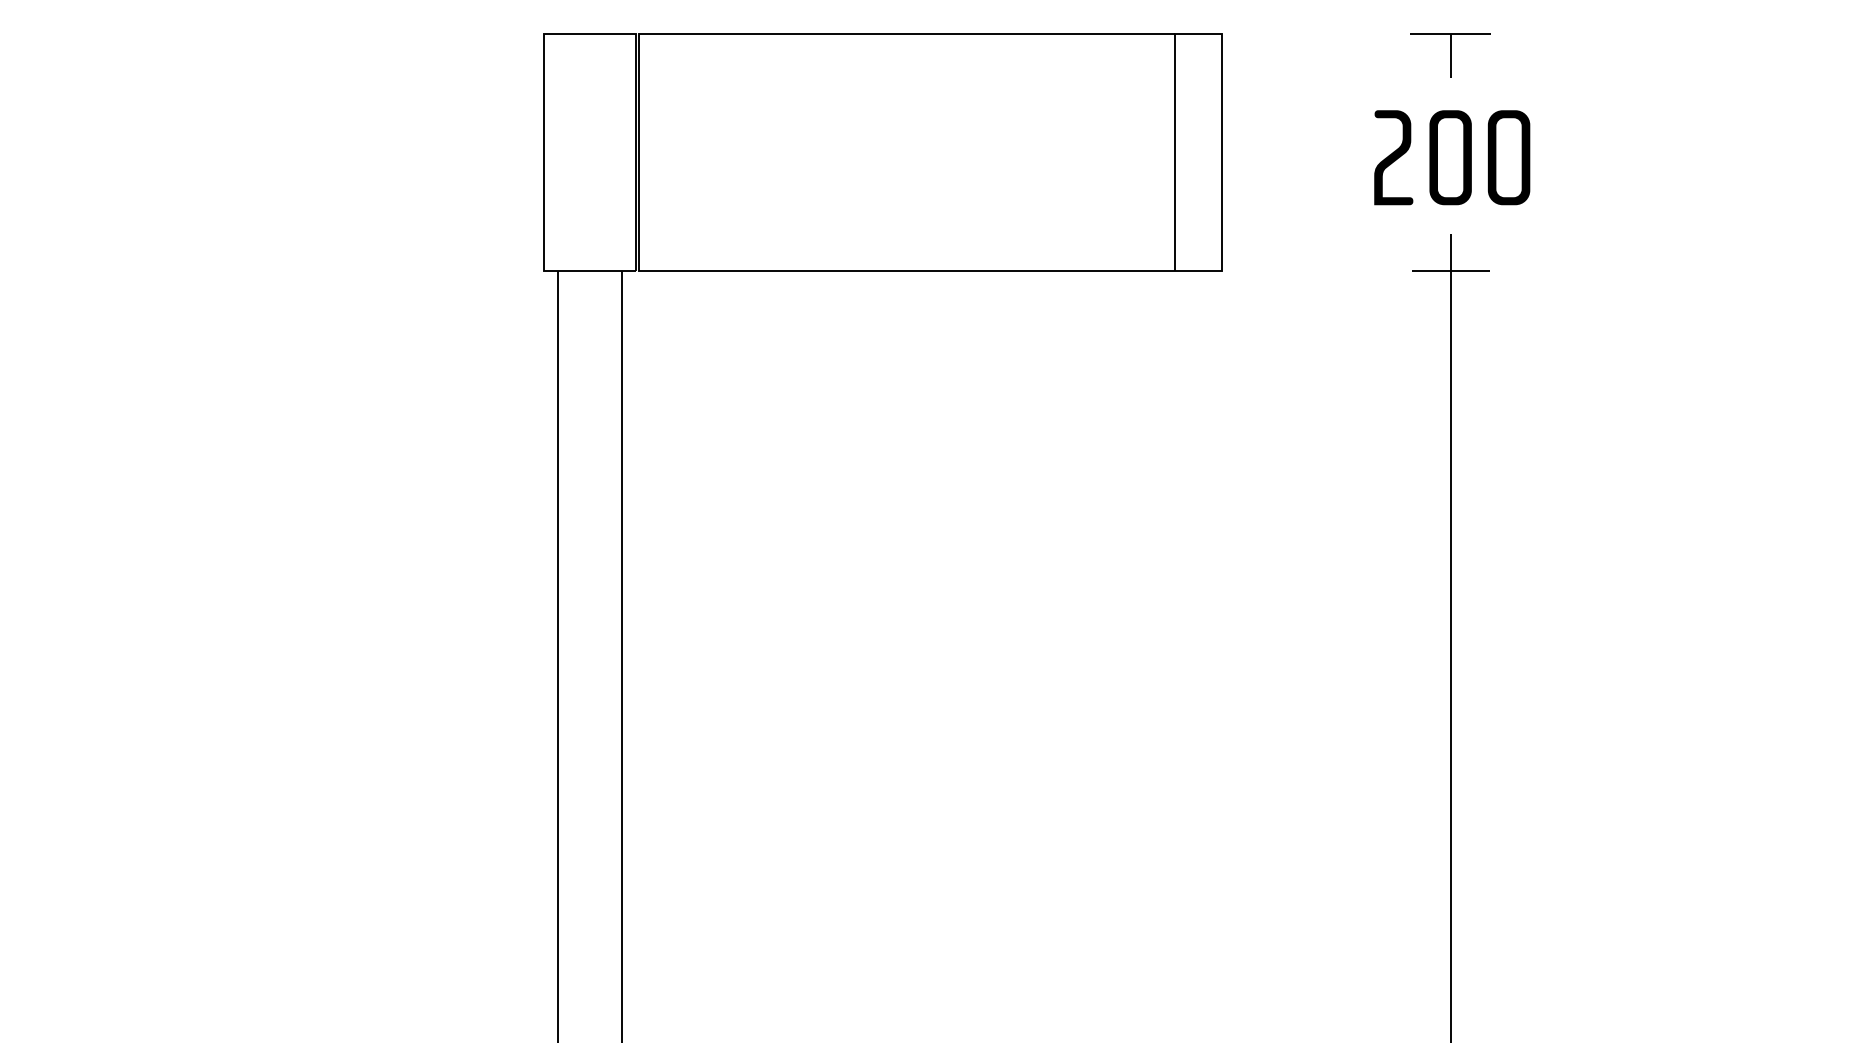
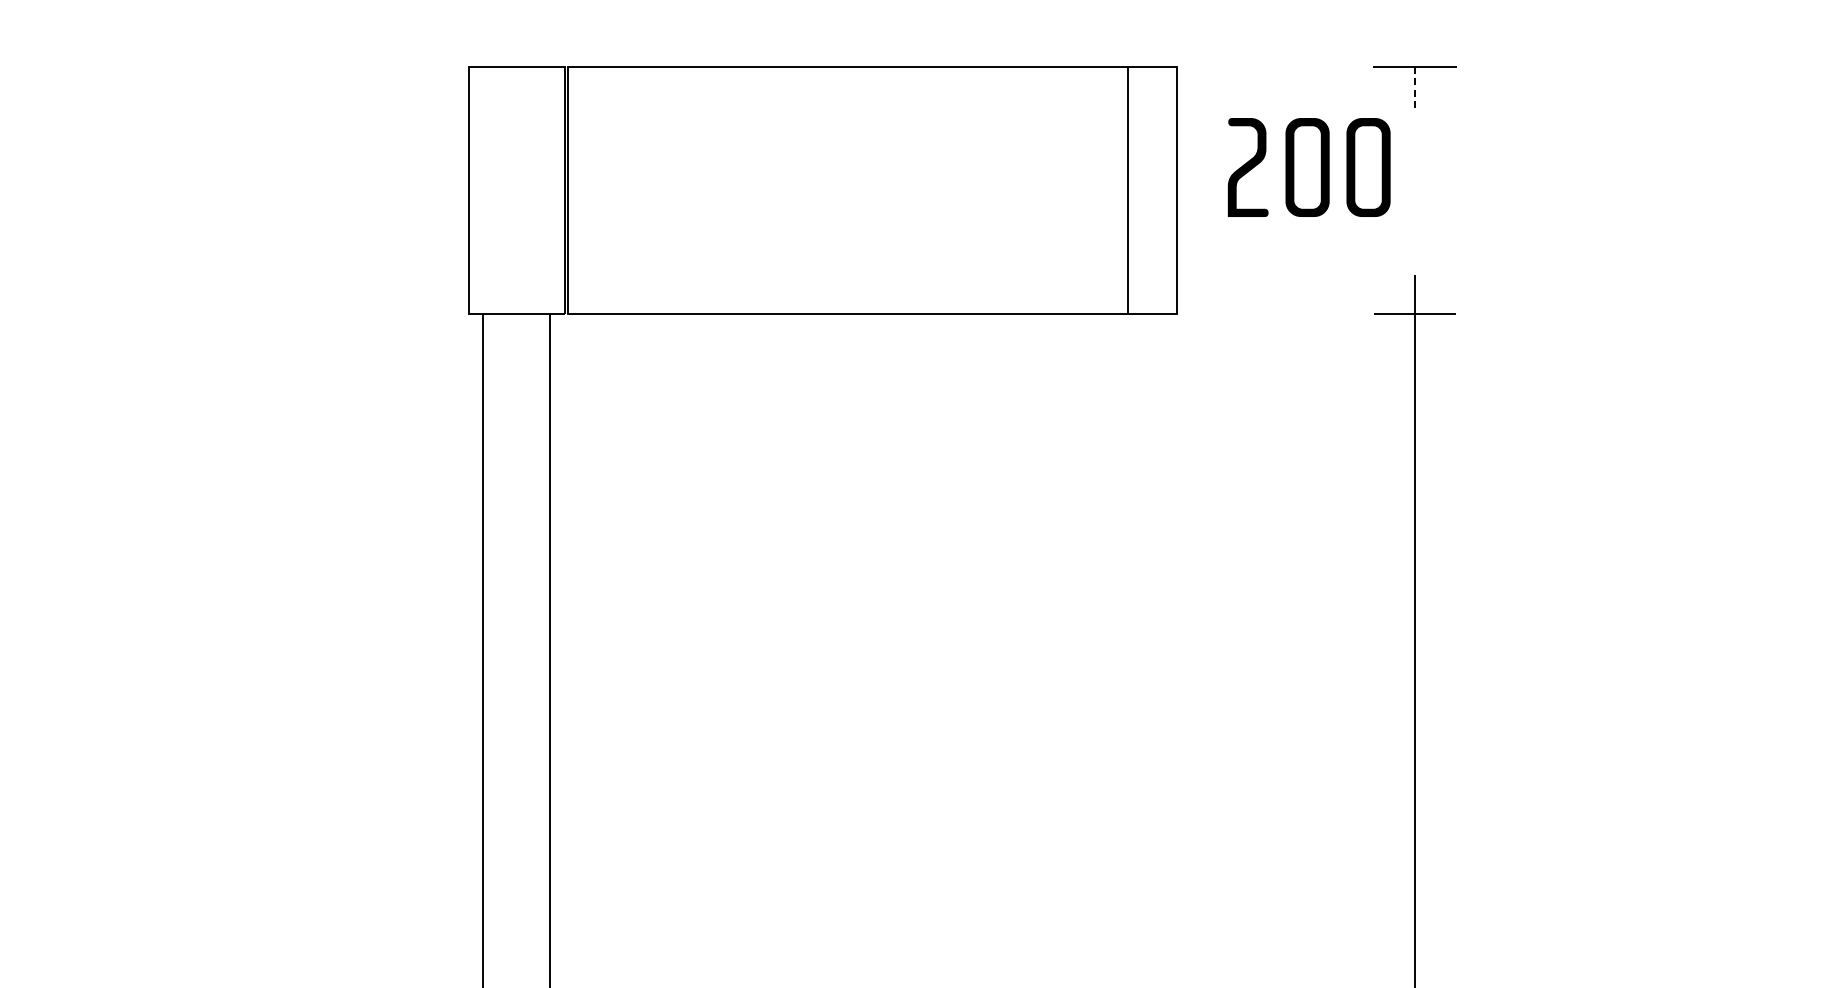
line: (1450, 55) -> (1414, 89), solid -> dashed
part: (1452, 157) -> (1309, 167), moved

